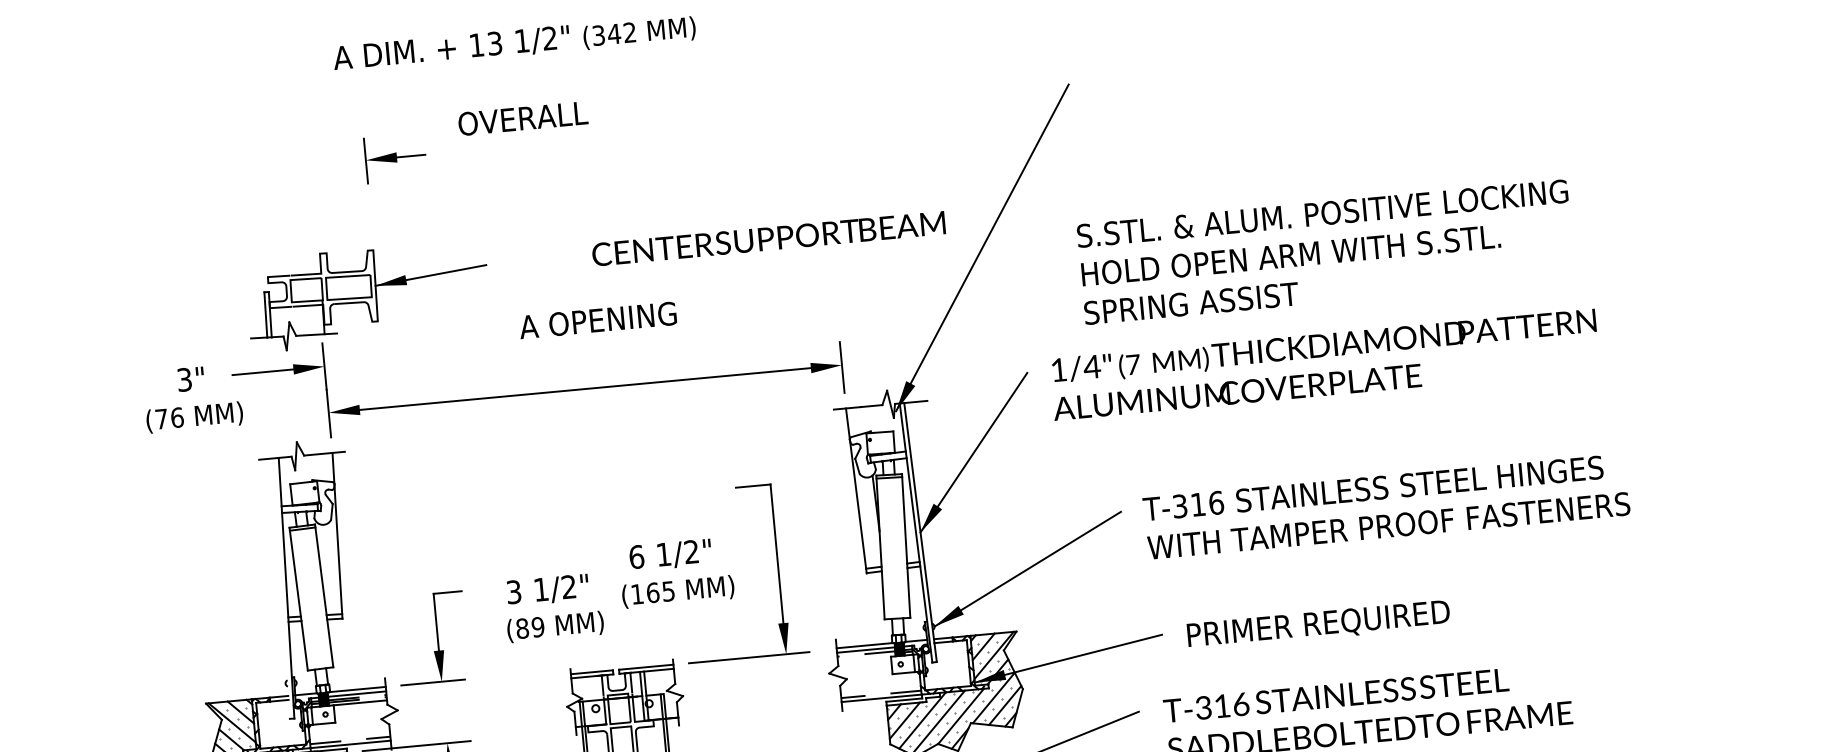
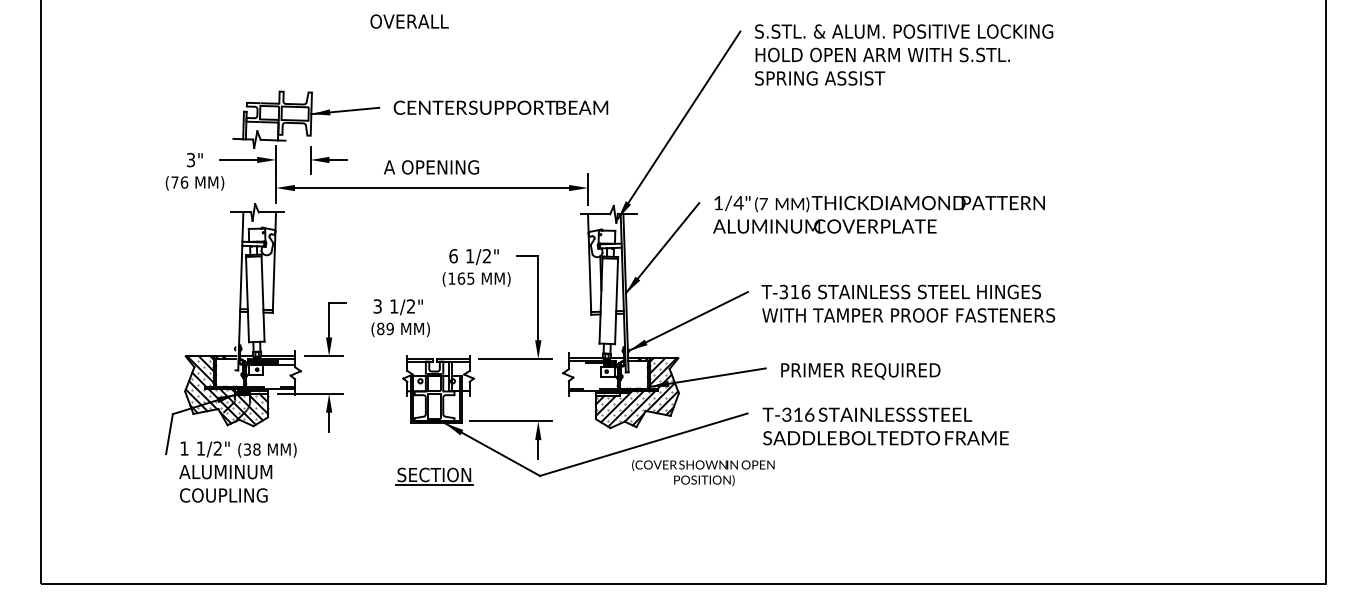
part: (395, 158) -> (328, 160), moved
text: (767, 238) -> (500, 107), moved
text: (1326, 251) -> (904, 54), moved
text: (598, 320) -> (431, 167), moved
text: (676, 572) -> (476, 267), moved

